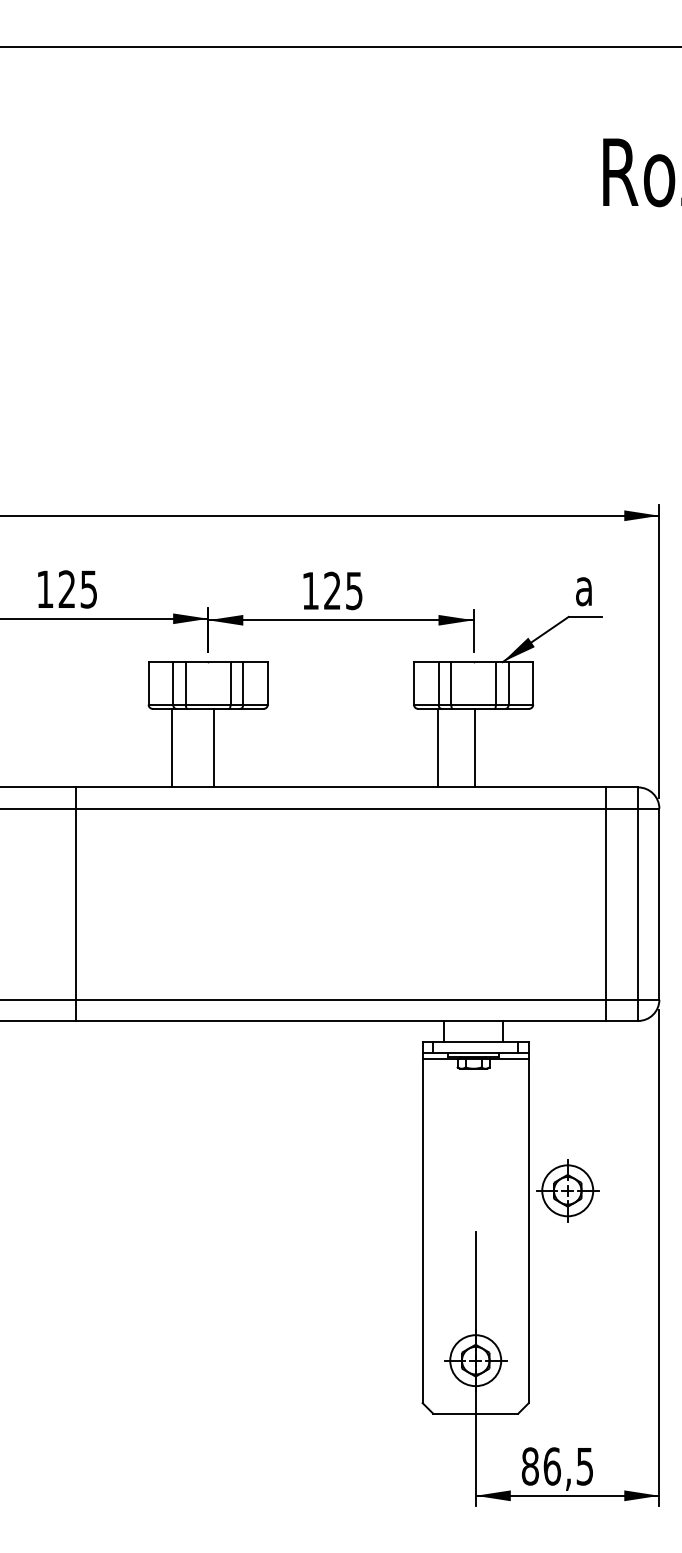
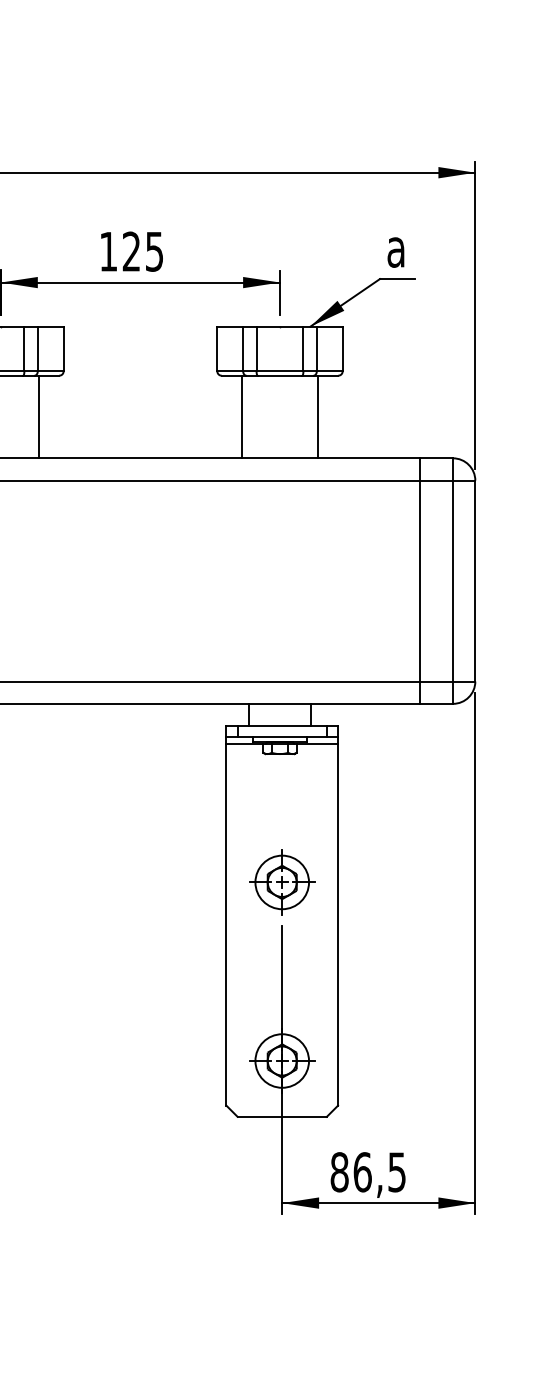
line: (214, 747) -> (39, 416), moved
line: (475, 747) -> (317, 416), moved
part: (567, 1190) -> (281, 882), moved

